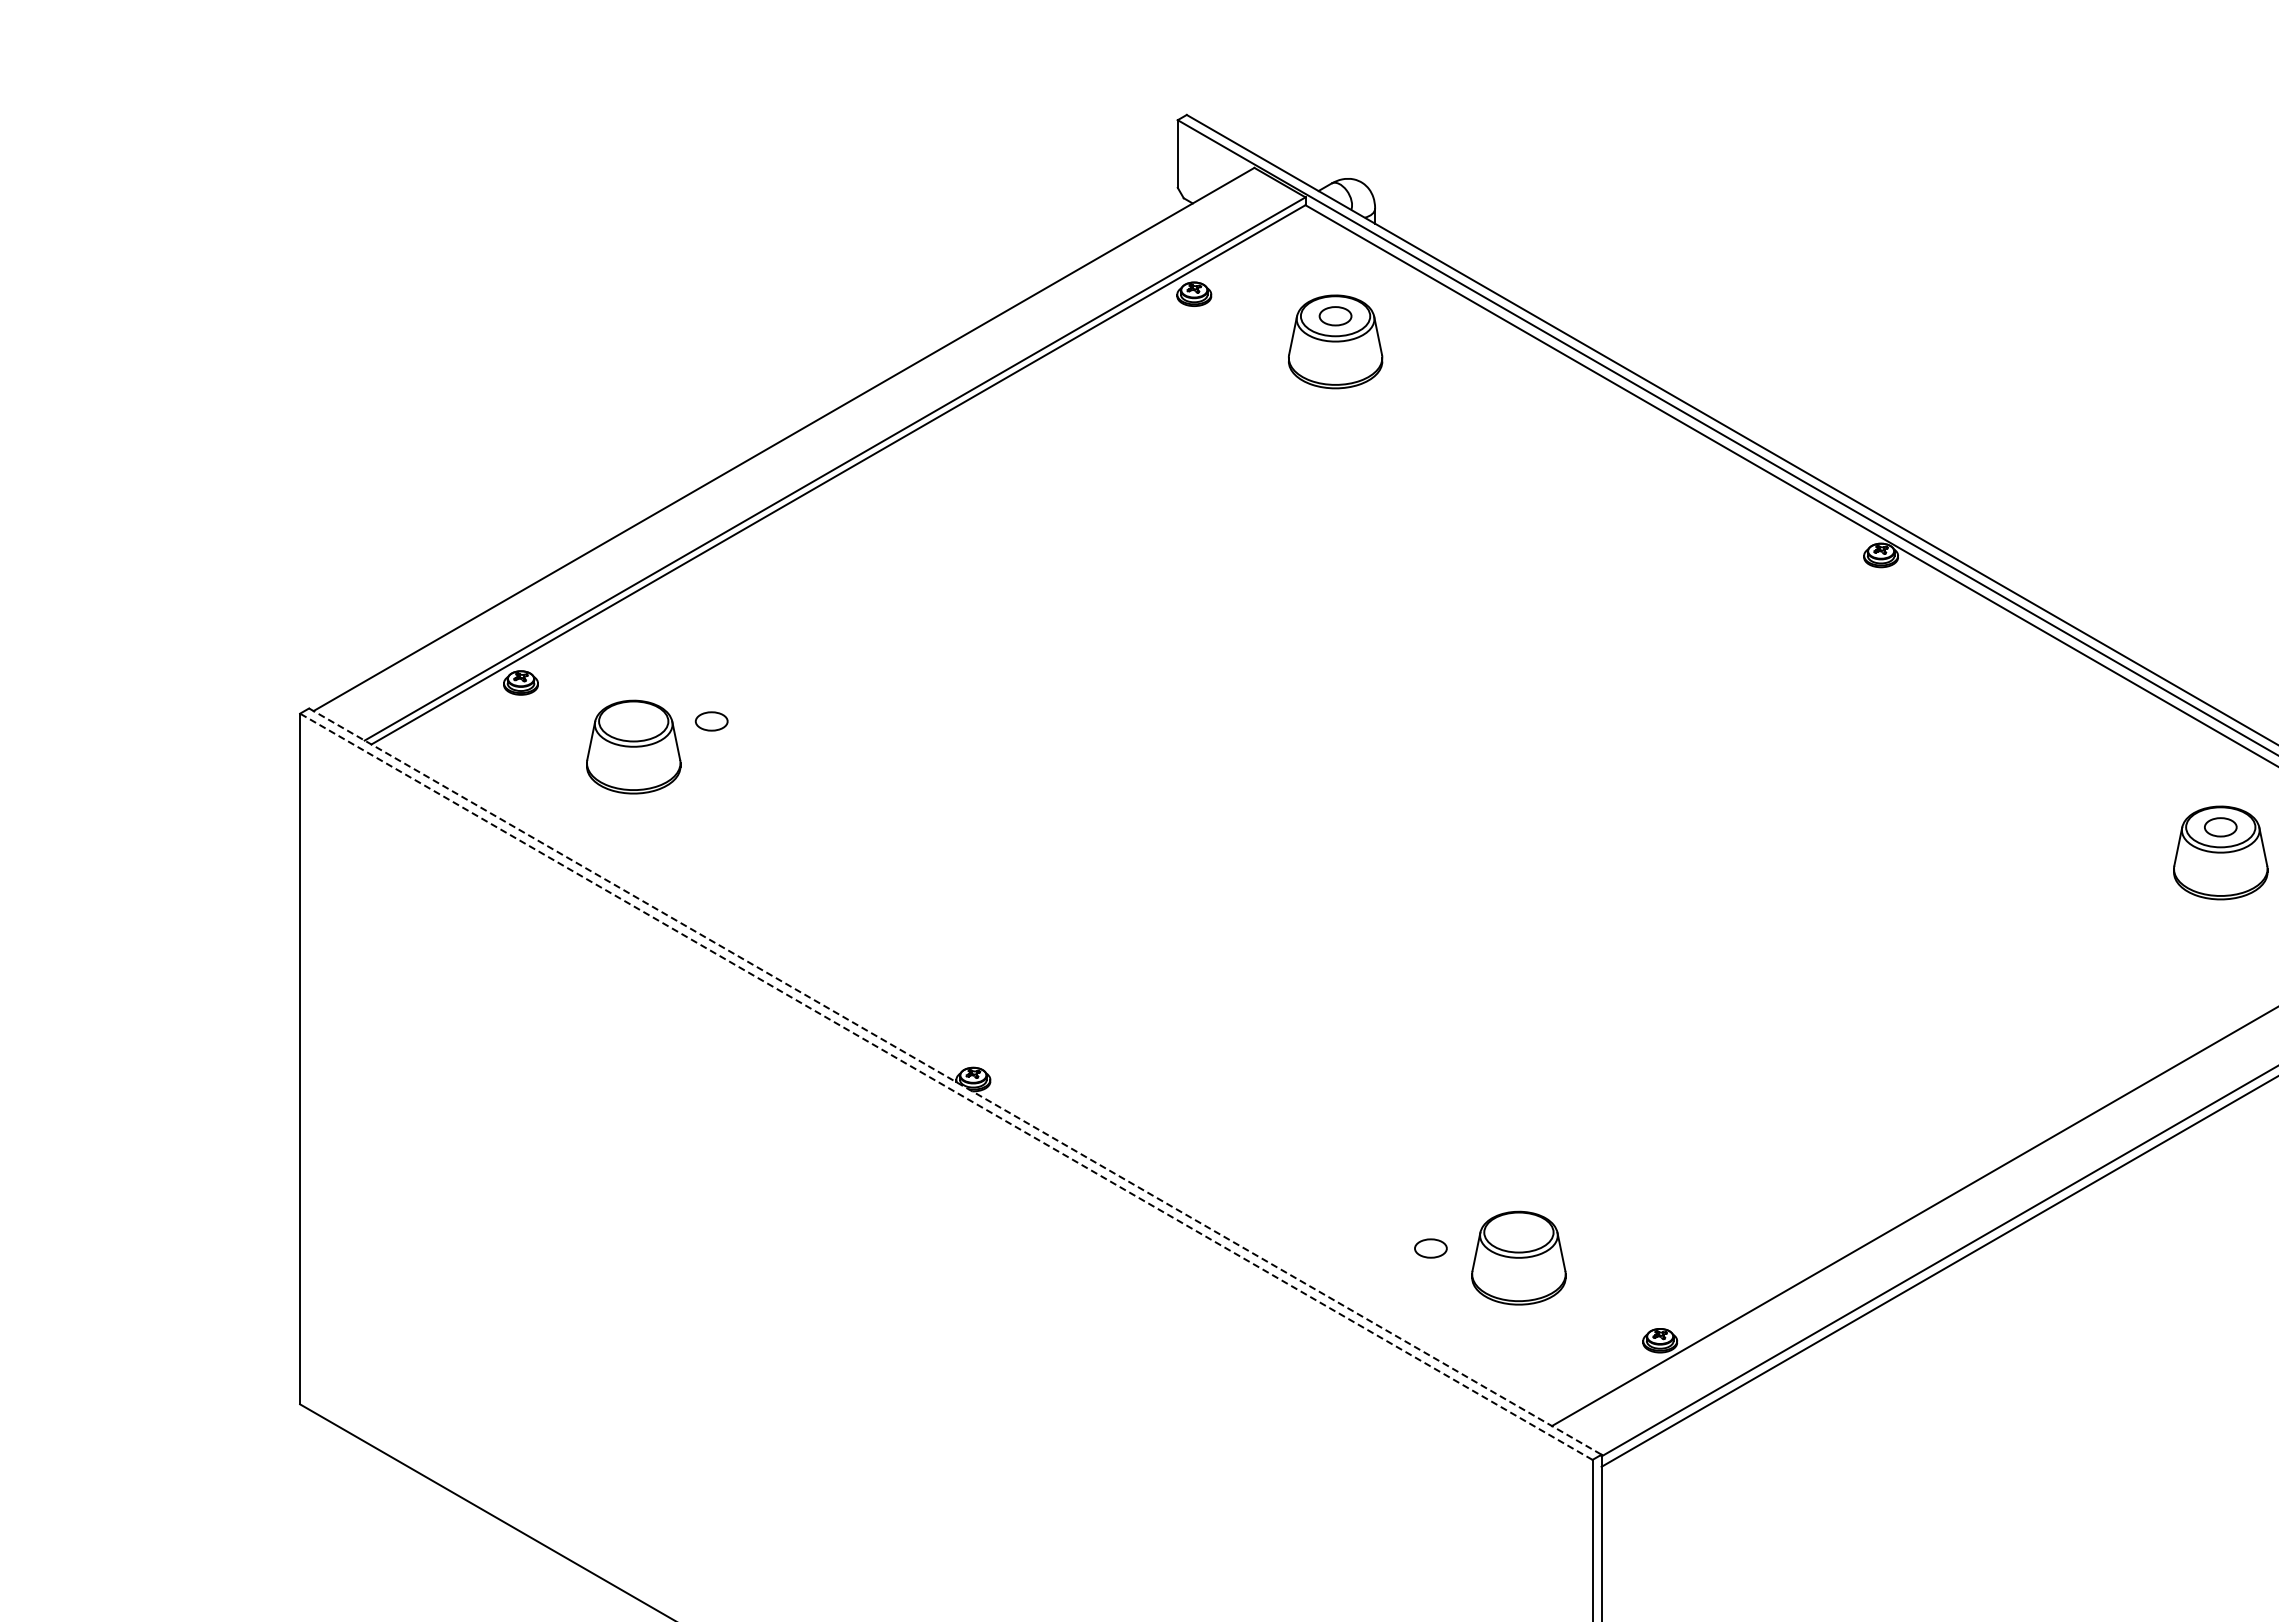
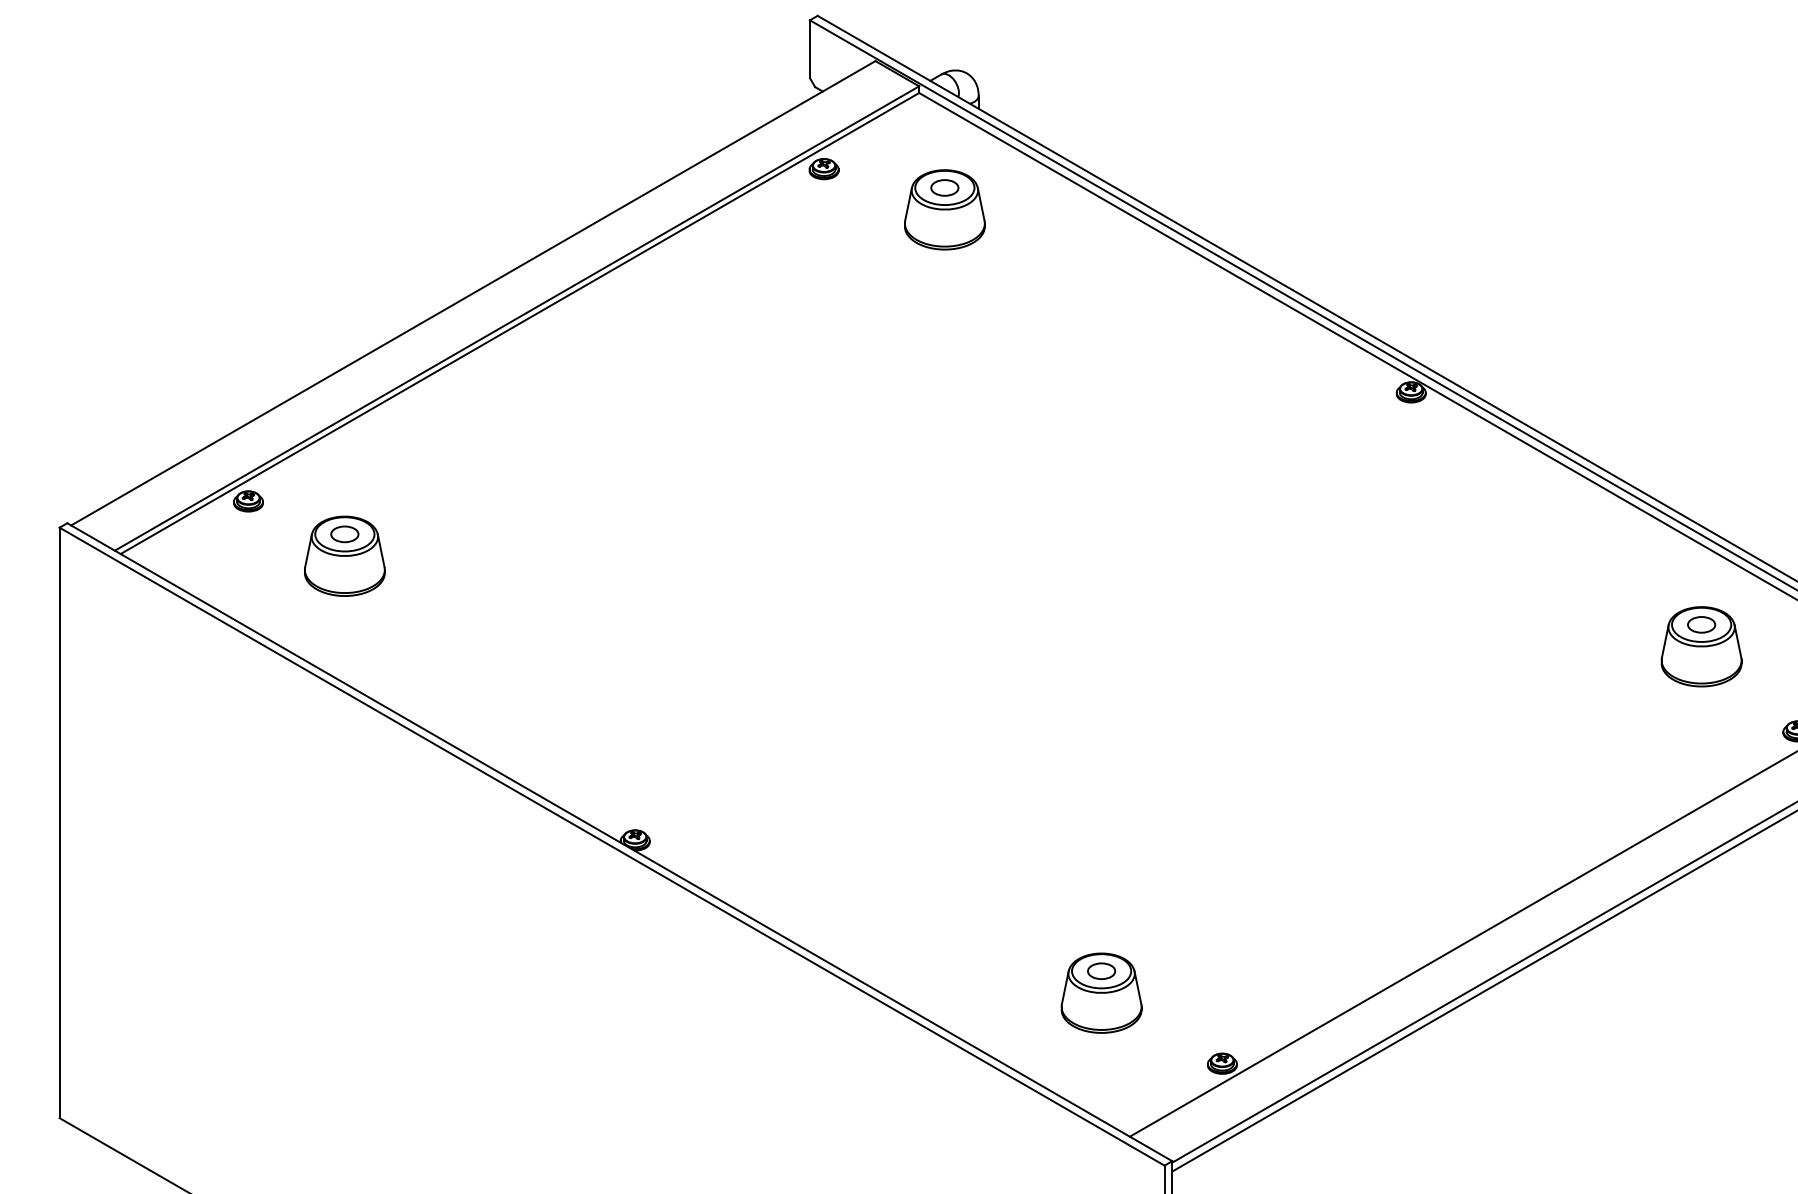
part: (711, 721) -> (344, 534), moved
line: (955, 1081) -> (619, 842), dashed -> solid
line: (945, 1086) -> (611, 846), dashed -> solid
part: (1430, 1248) -> (1101, 971), moved

